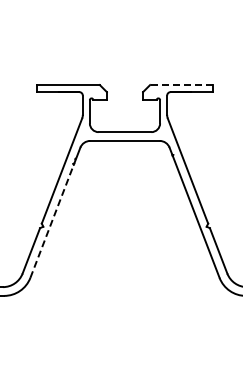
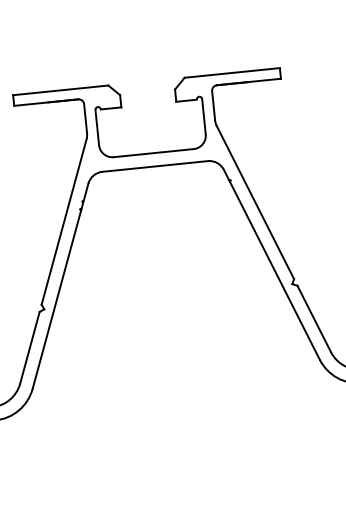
line: (180, 85) -> (230, 73), dashed -> solid
line: (52, 221) -> (57, 299), dashed -> solid

